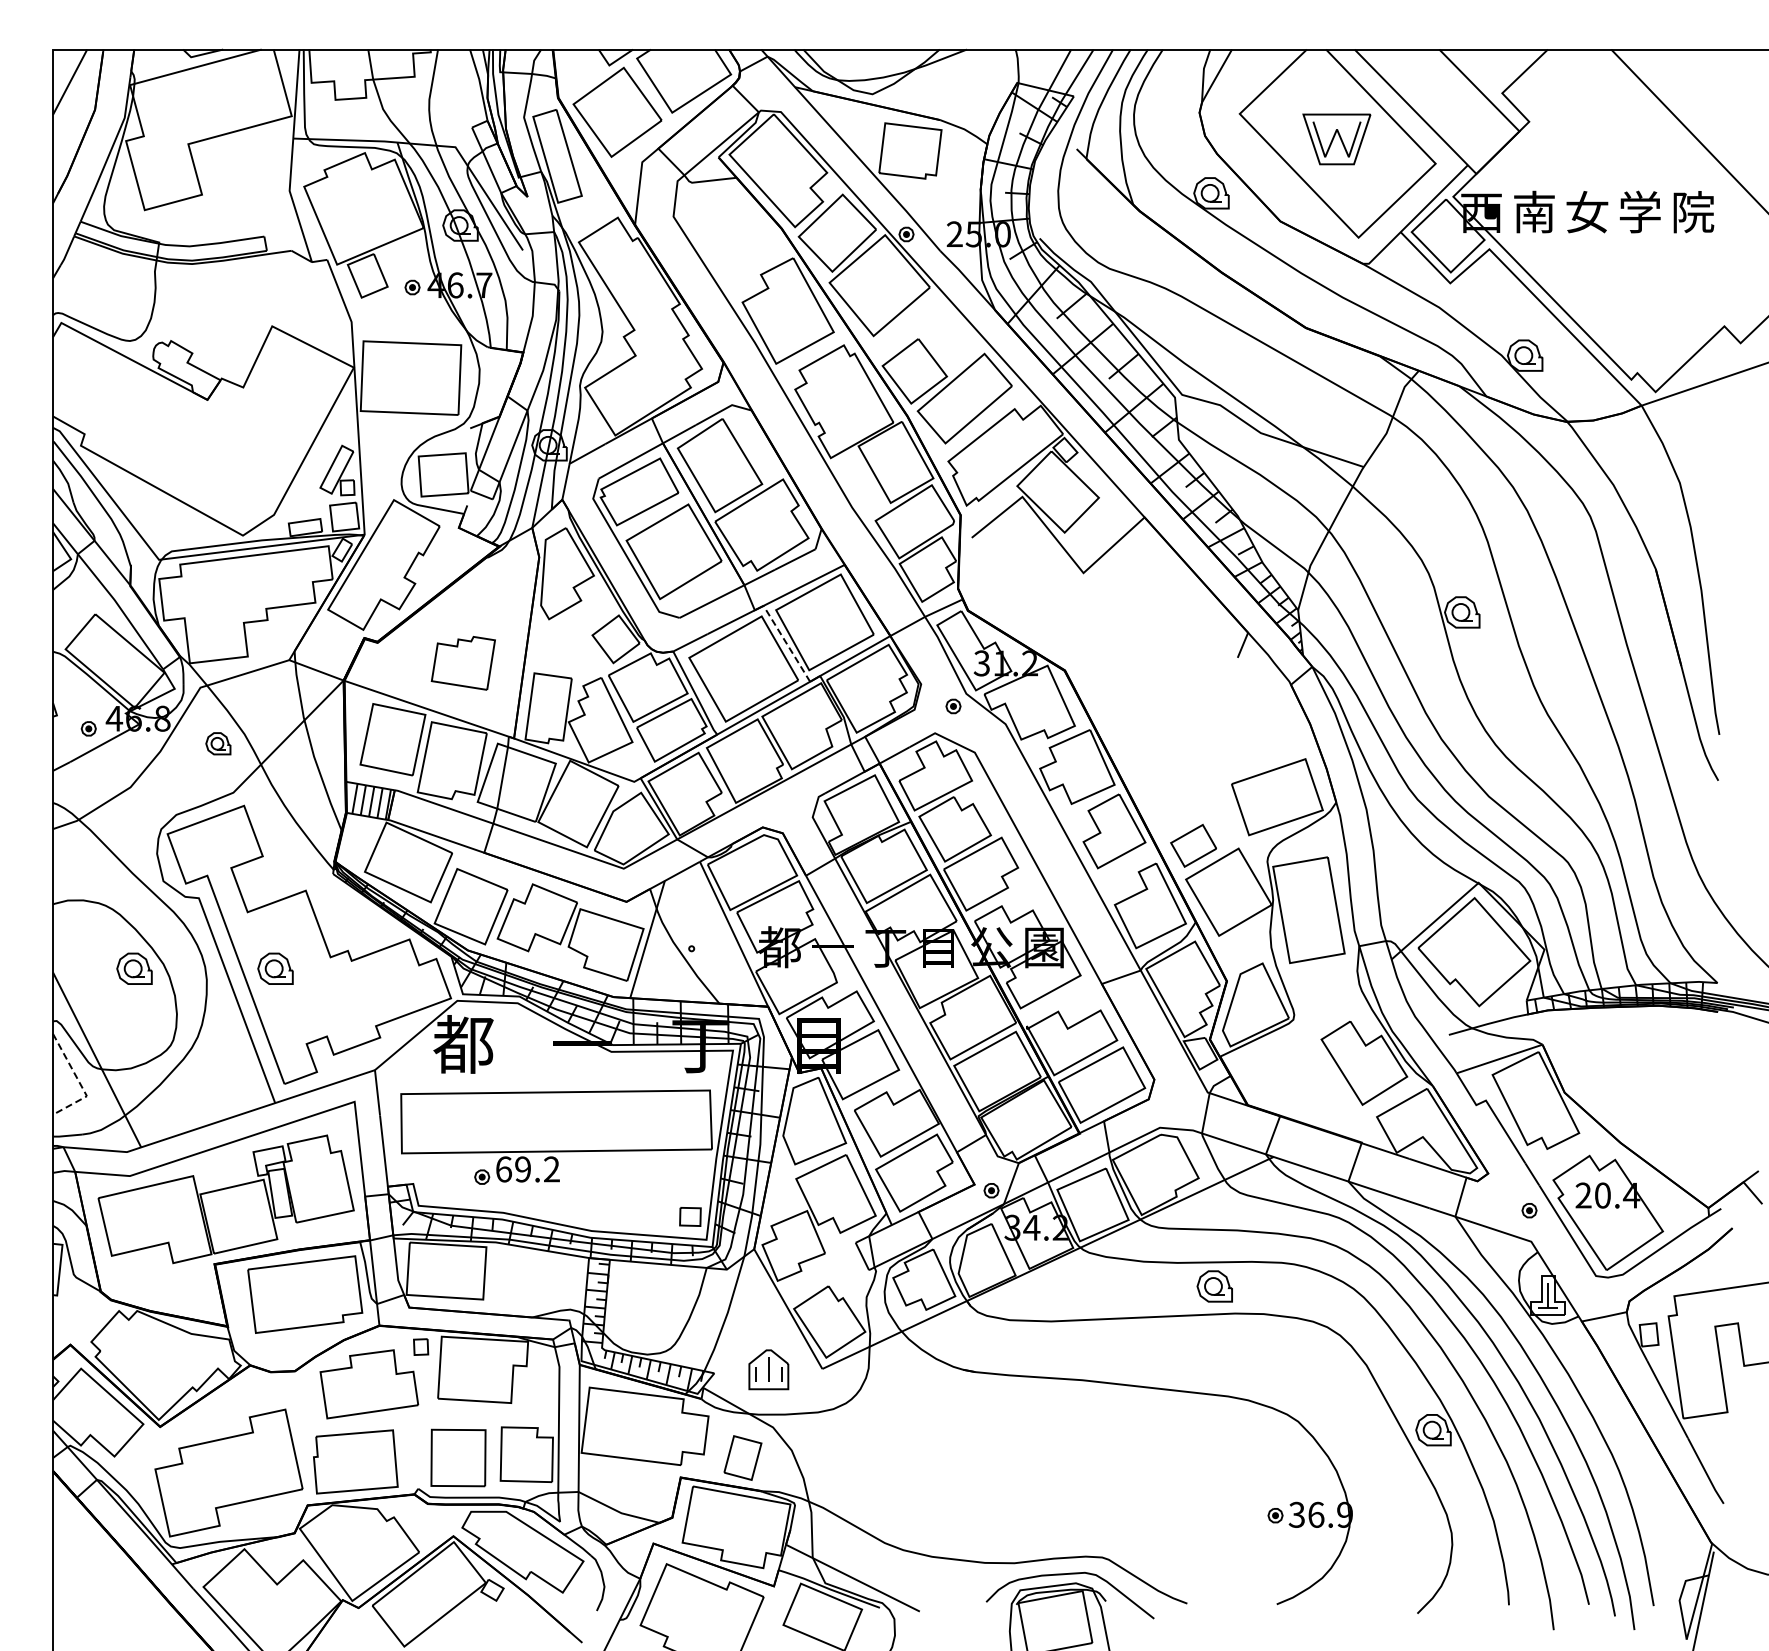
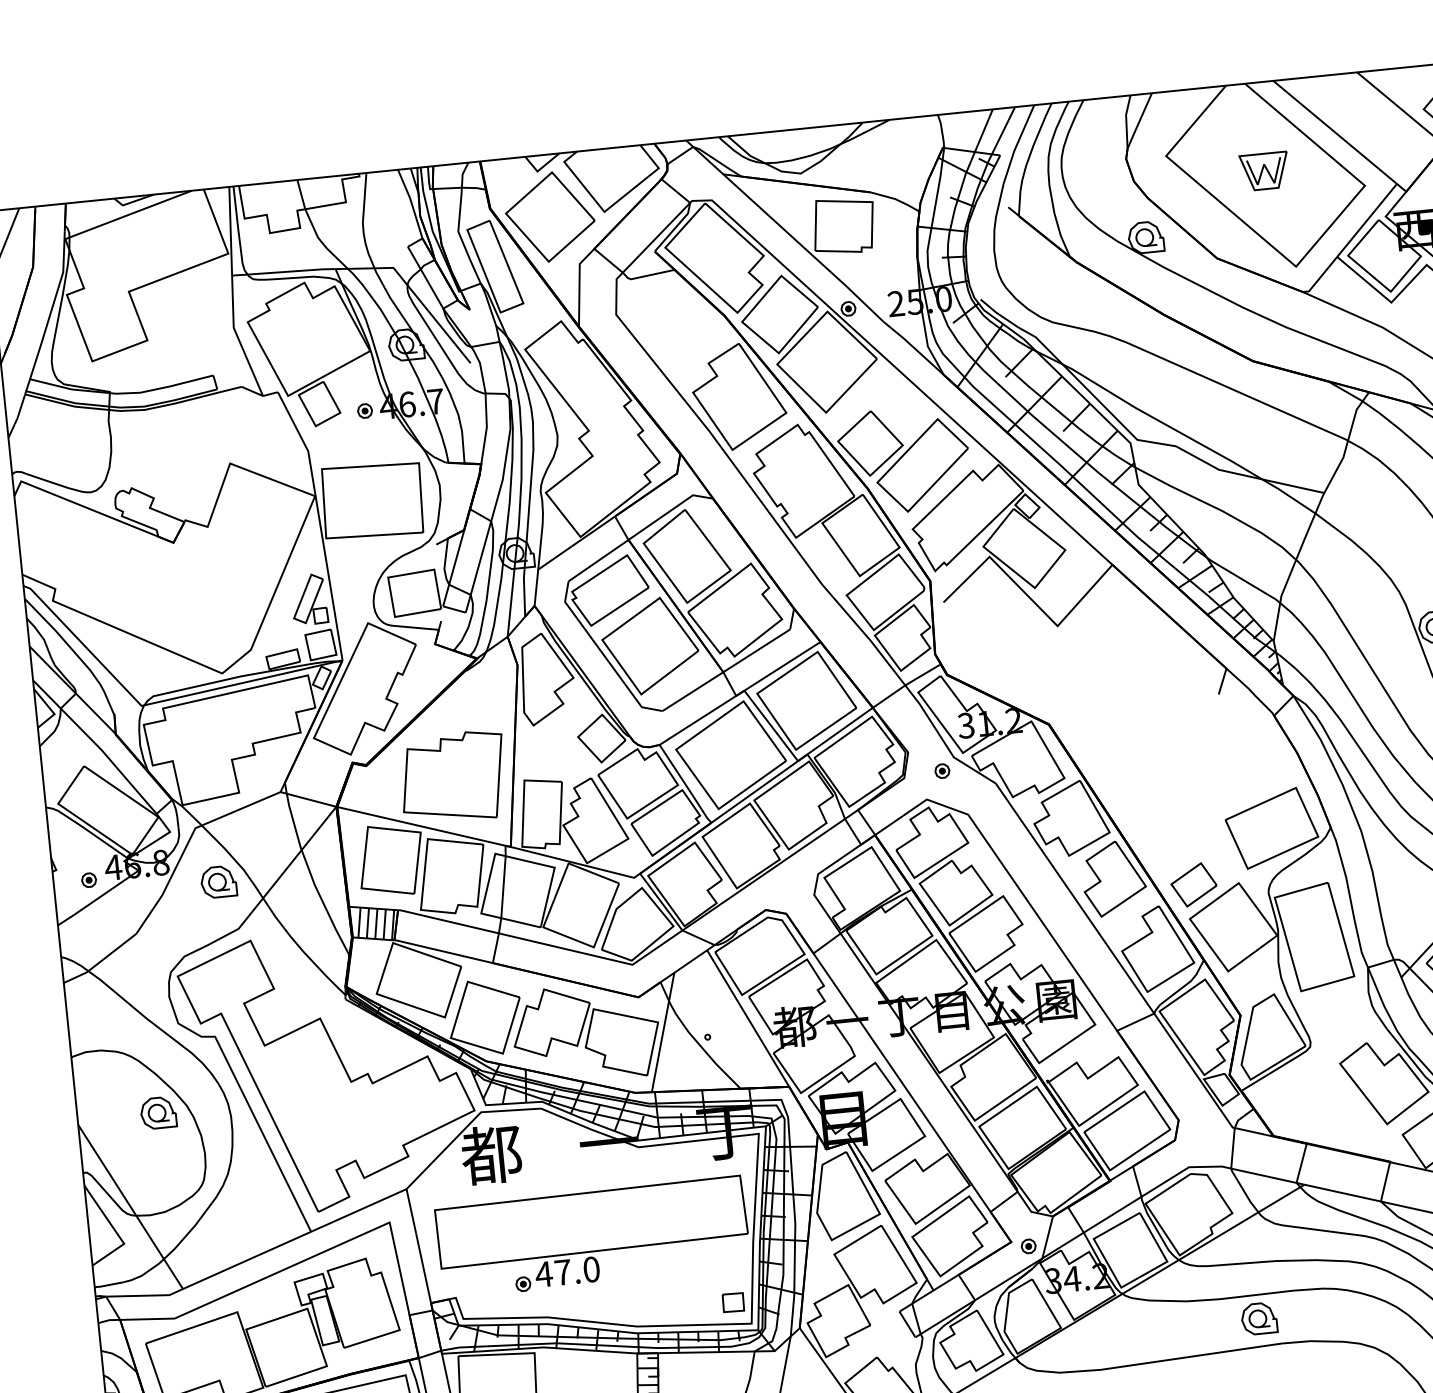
part: (1336, 138) -> (1264, 170), size x0.71
line: (786, 643) -> (770, 725), dashed -> solid
part: (463, 663) -> (453, 777), size x1.67
part: (218, 743) -> (218, 881), size x1.43
part: (275, 968) -> (297, 1098), removed
line: (79, 1083) -> (115, 1232), dashed -> solid
text: (527, 1169) -> (567, 1272), 69.2 -> 47.0

